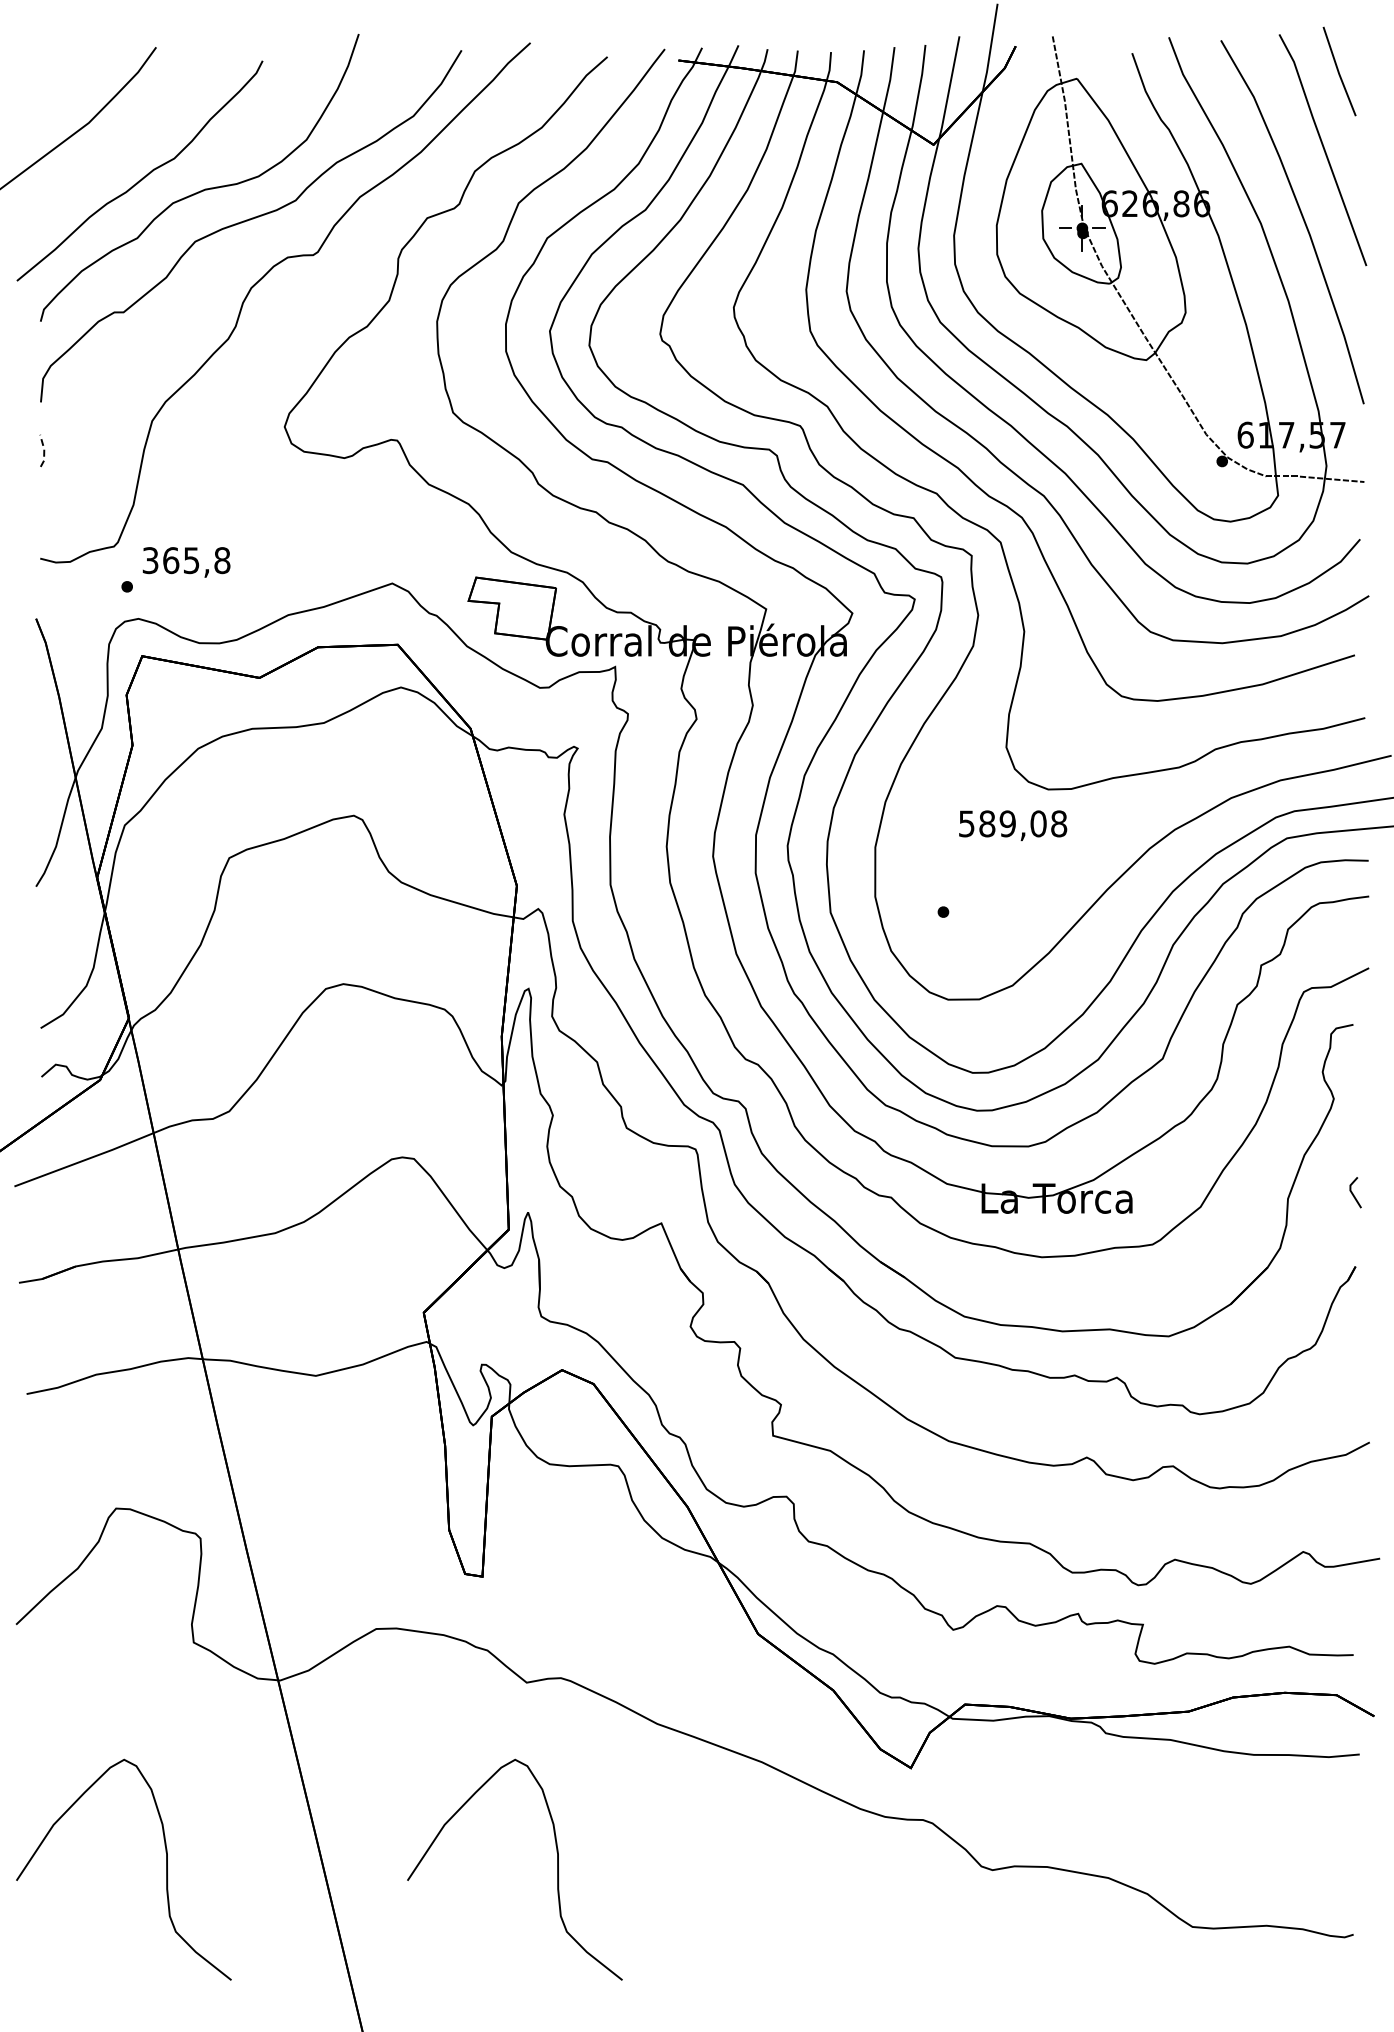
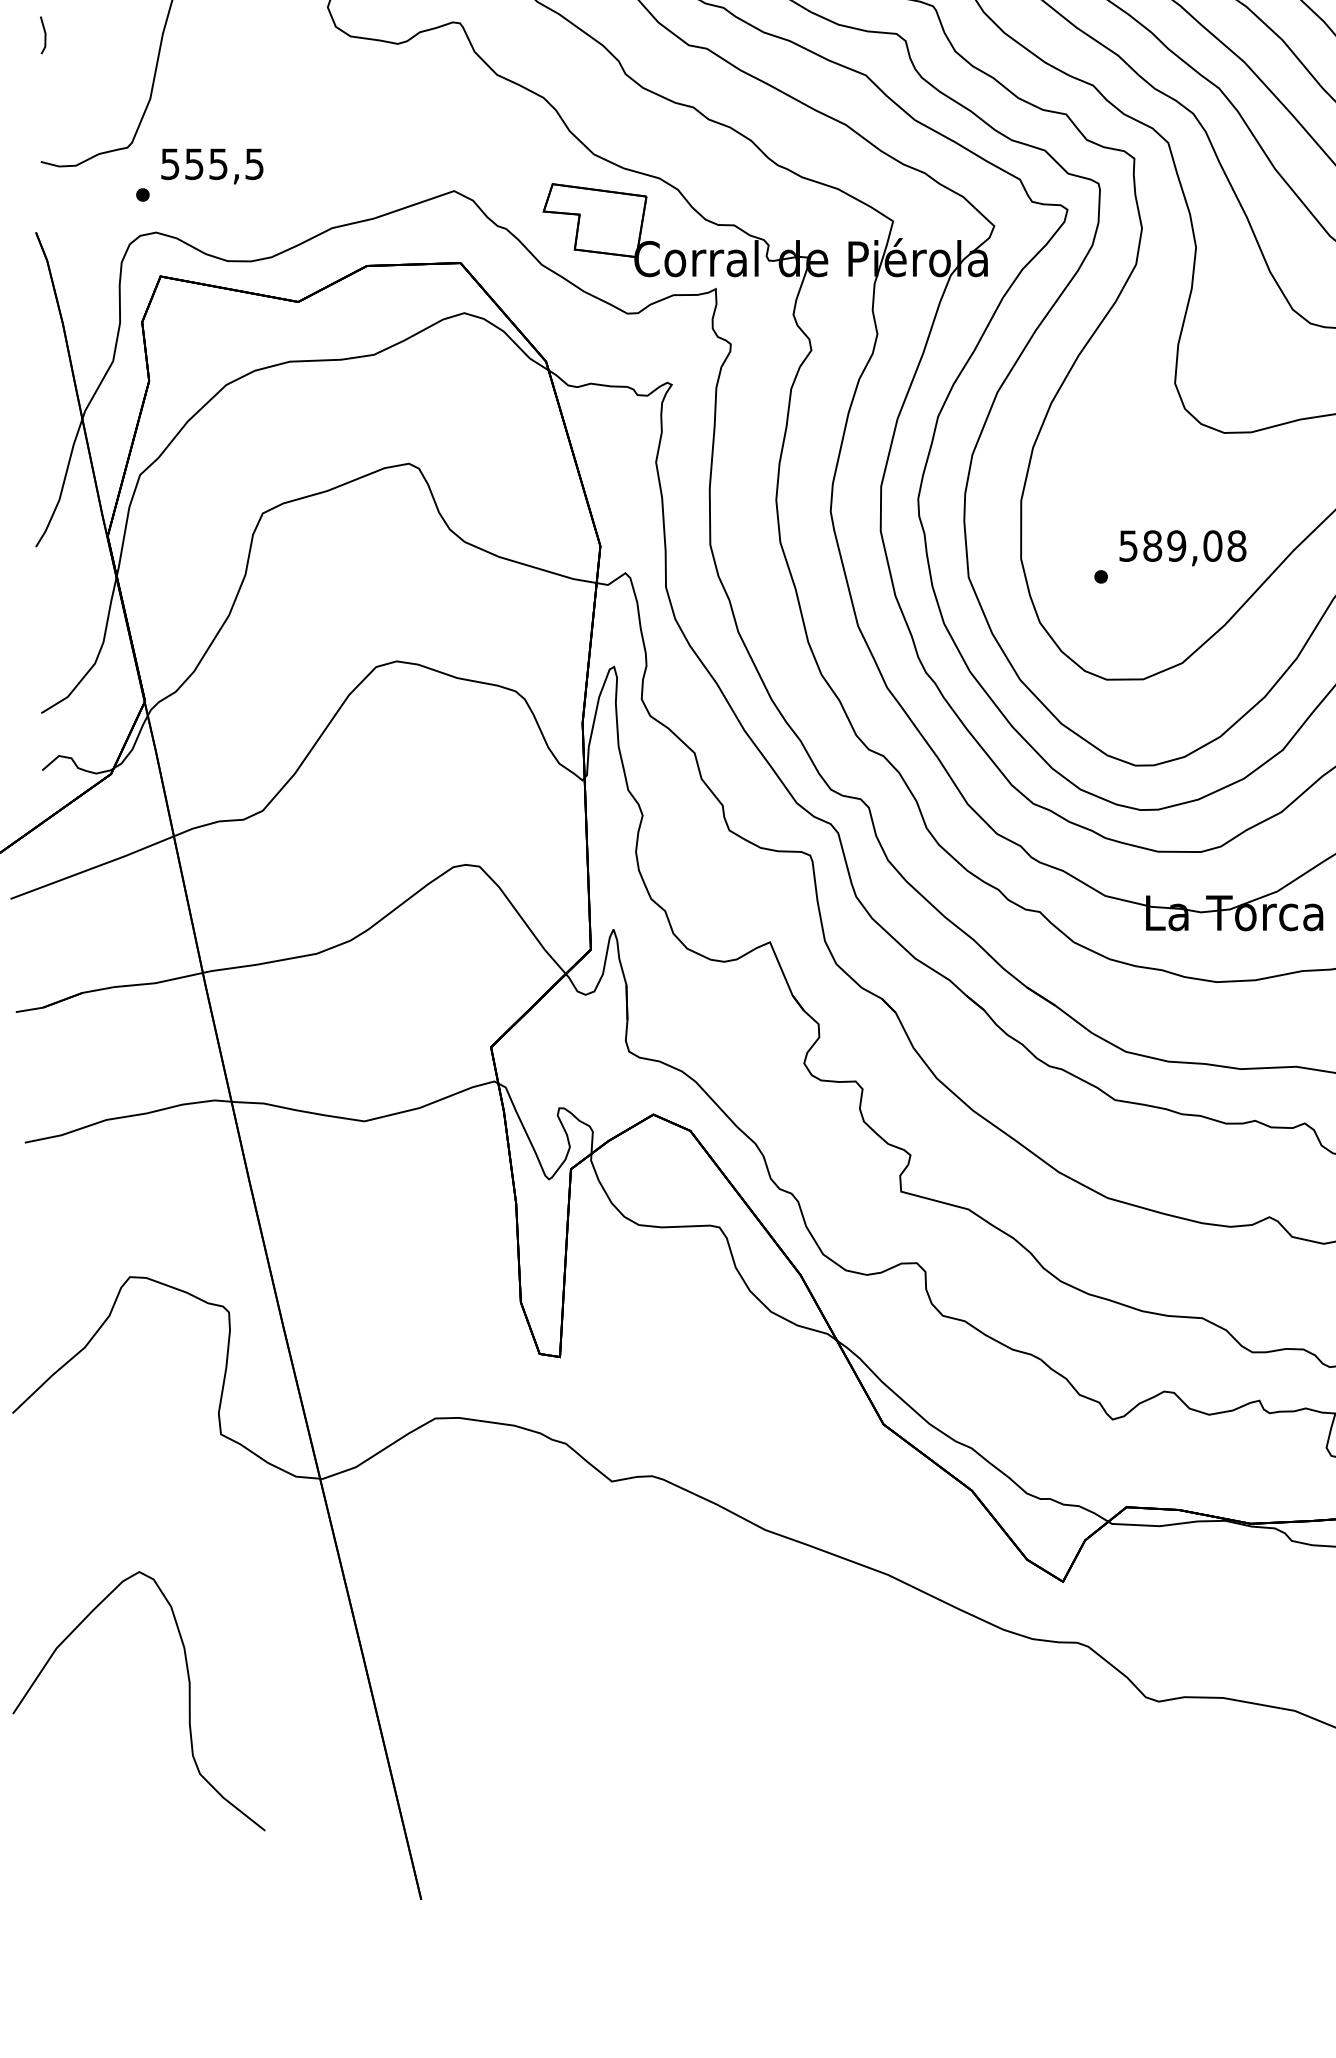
line: (44, 451) -> (45, 36), dashed -> solid
text: (186, 560) -> (212, 164), 365,8 -> 555,5
text: (1013, 825) -> (1183, 547), moved
curve: (557, 1869) -> (648, 1700), removed

